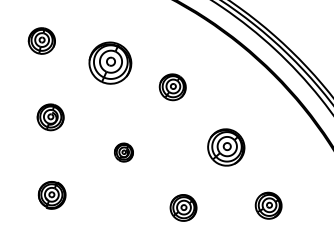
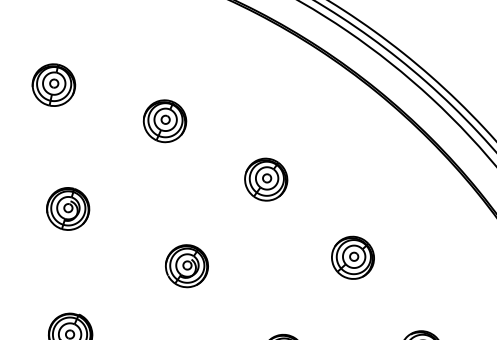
part: (110, 63) -> (165, 121), size x0.62
part: (172, 87) -> (265, 180), moved
part: (226, 147) -> (353, 257), size x0.71
part: (123, 152) -> (186, 265), size x1.43

